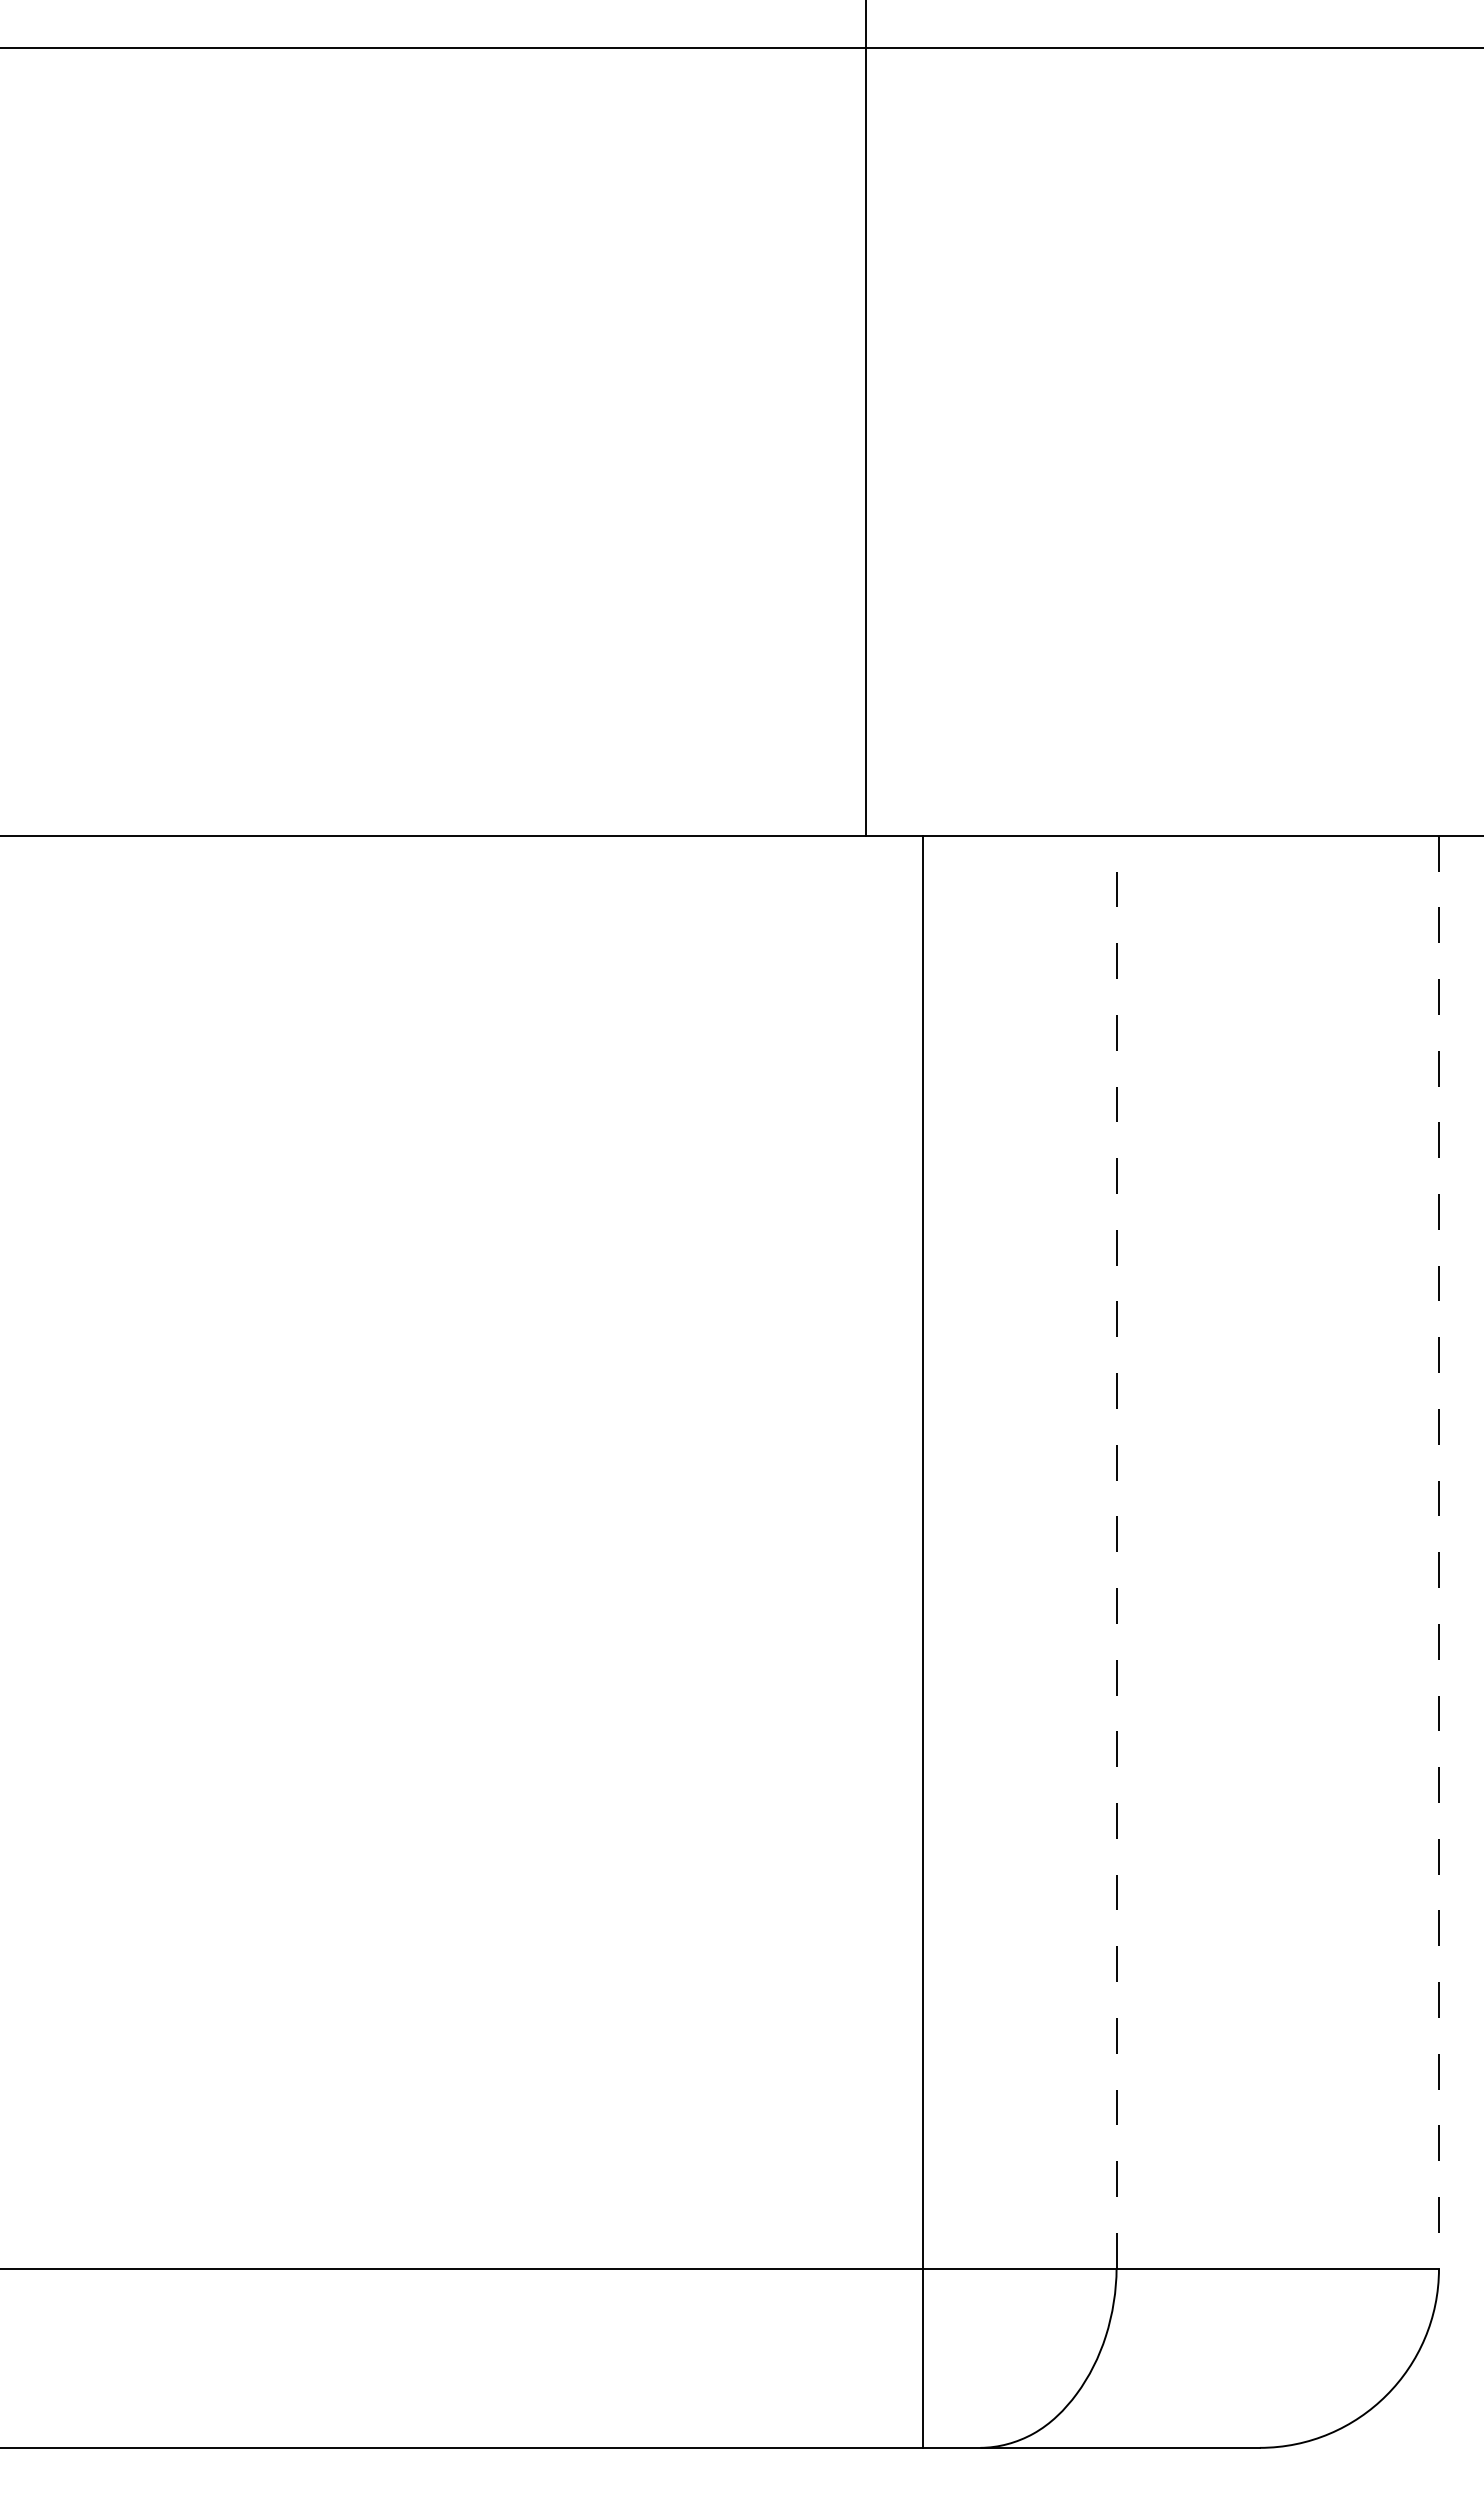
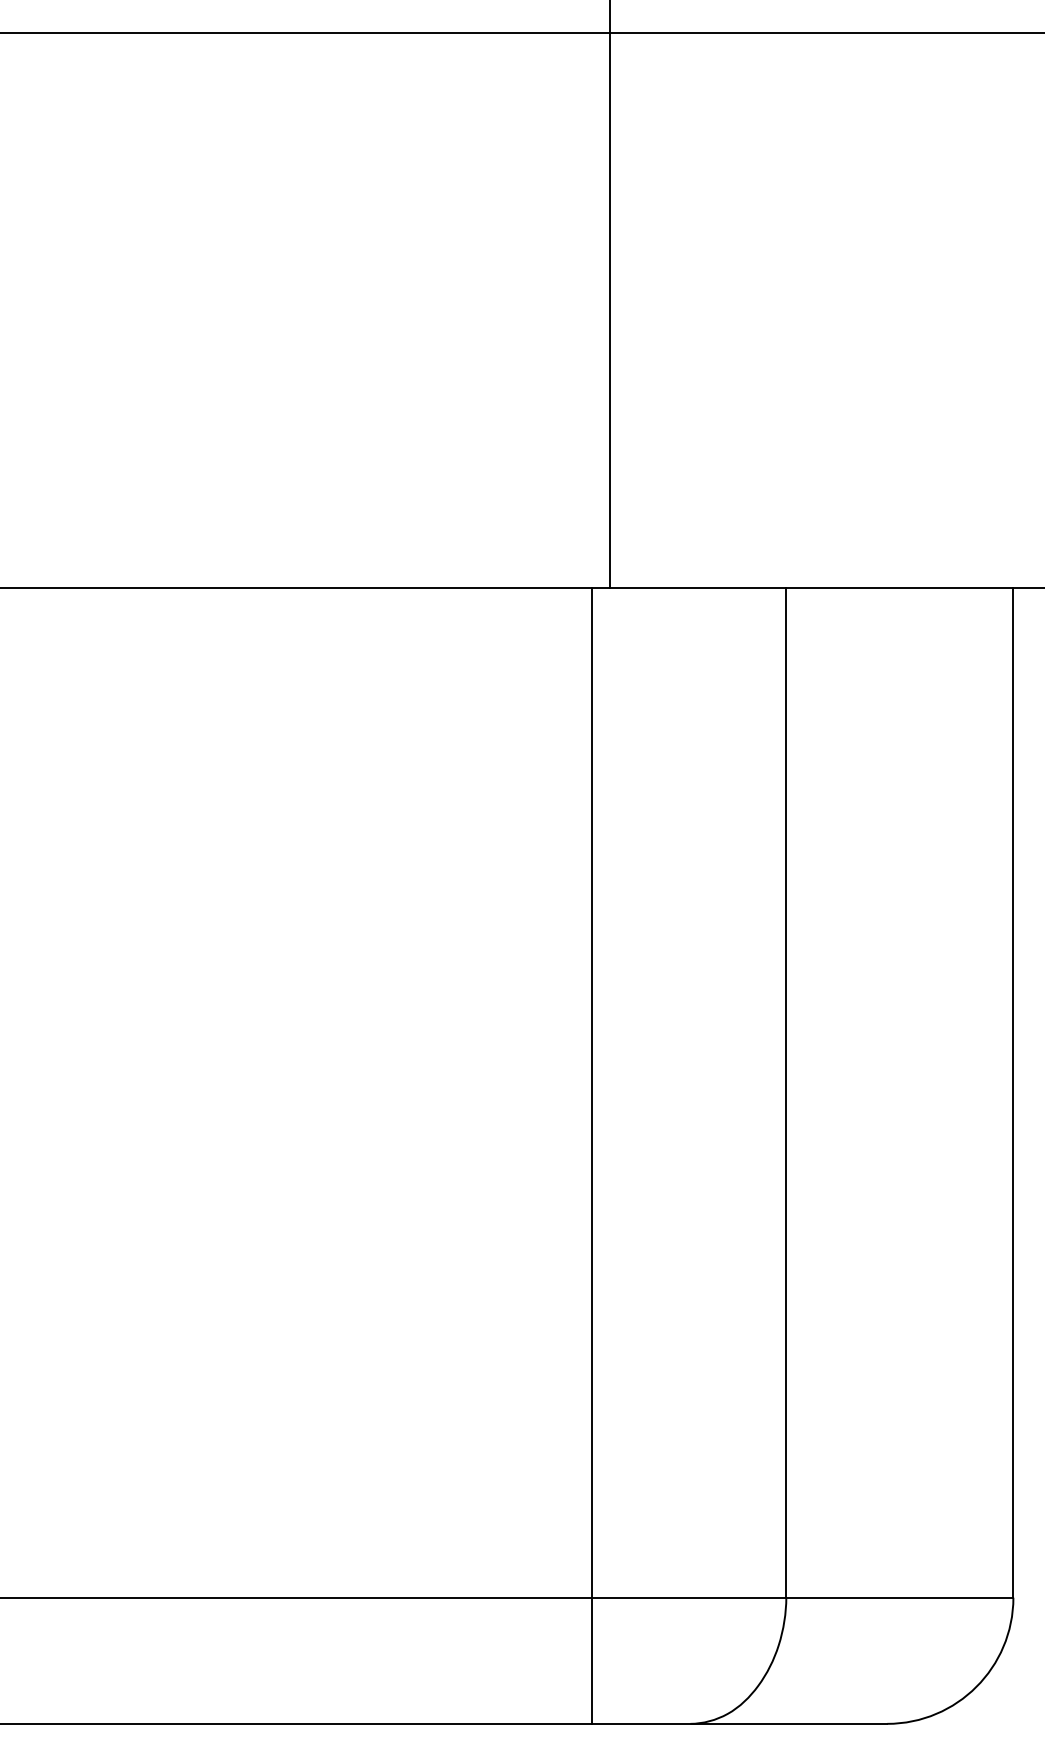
line: (1116, 1551) -> (786, 1092), dashed -> solid
line: (1439, 1552) -> (1013, 1093), dashed -> solid
line: (922, 1641) -> (591, 1155), moved

